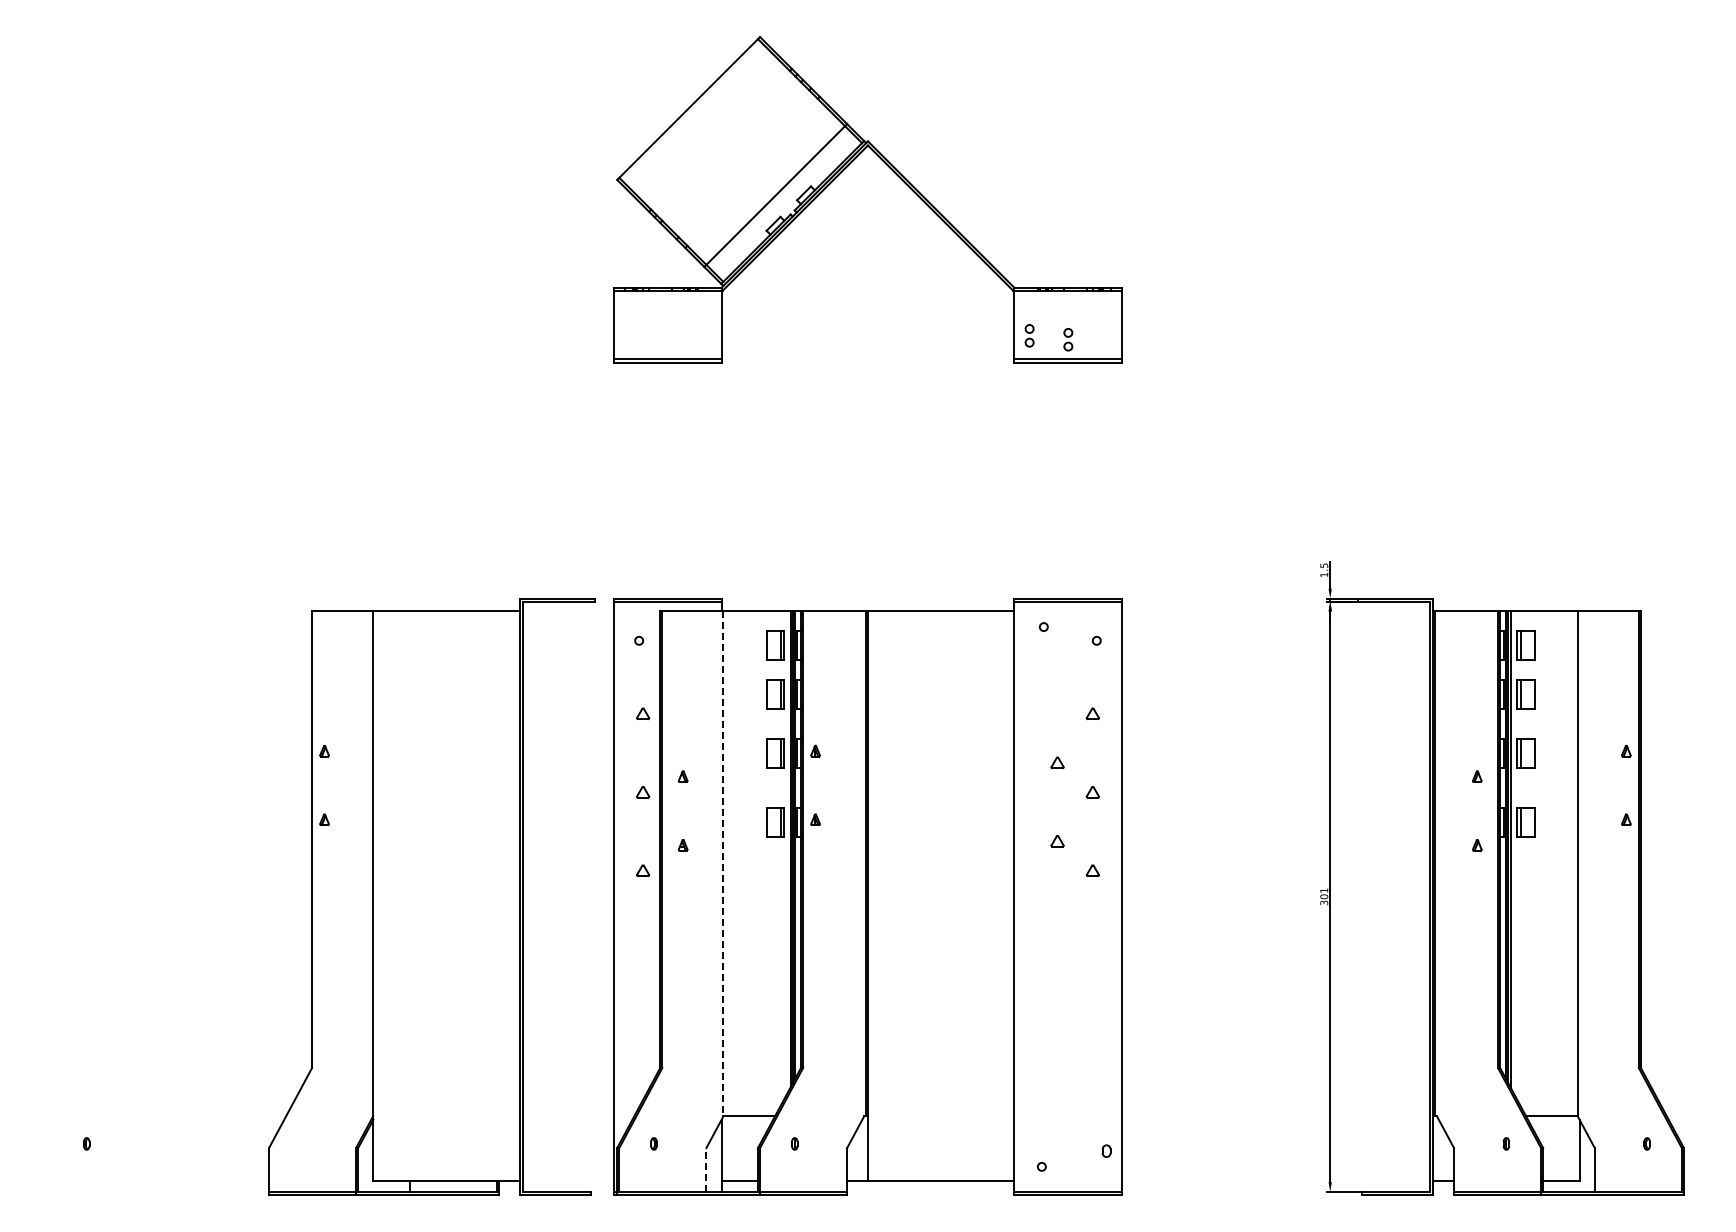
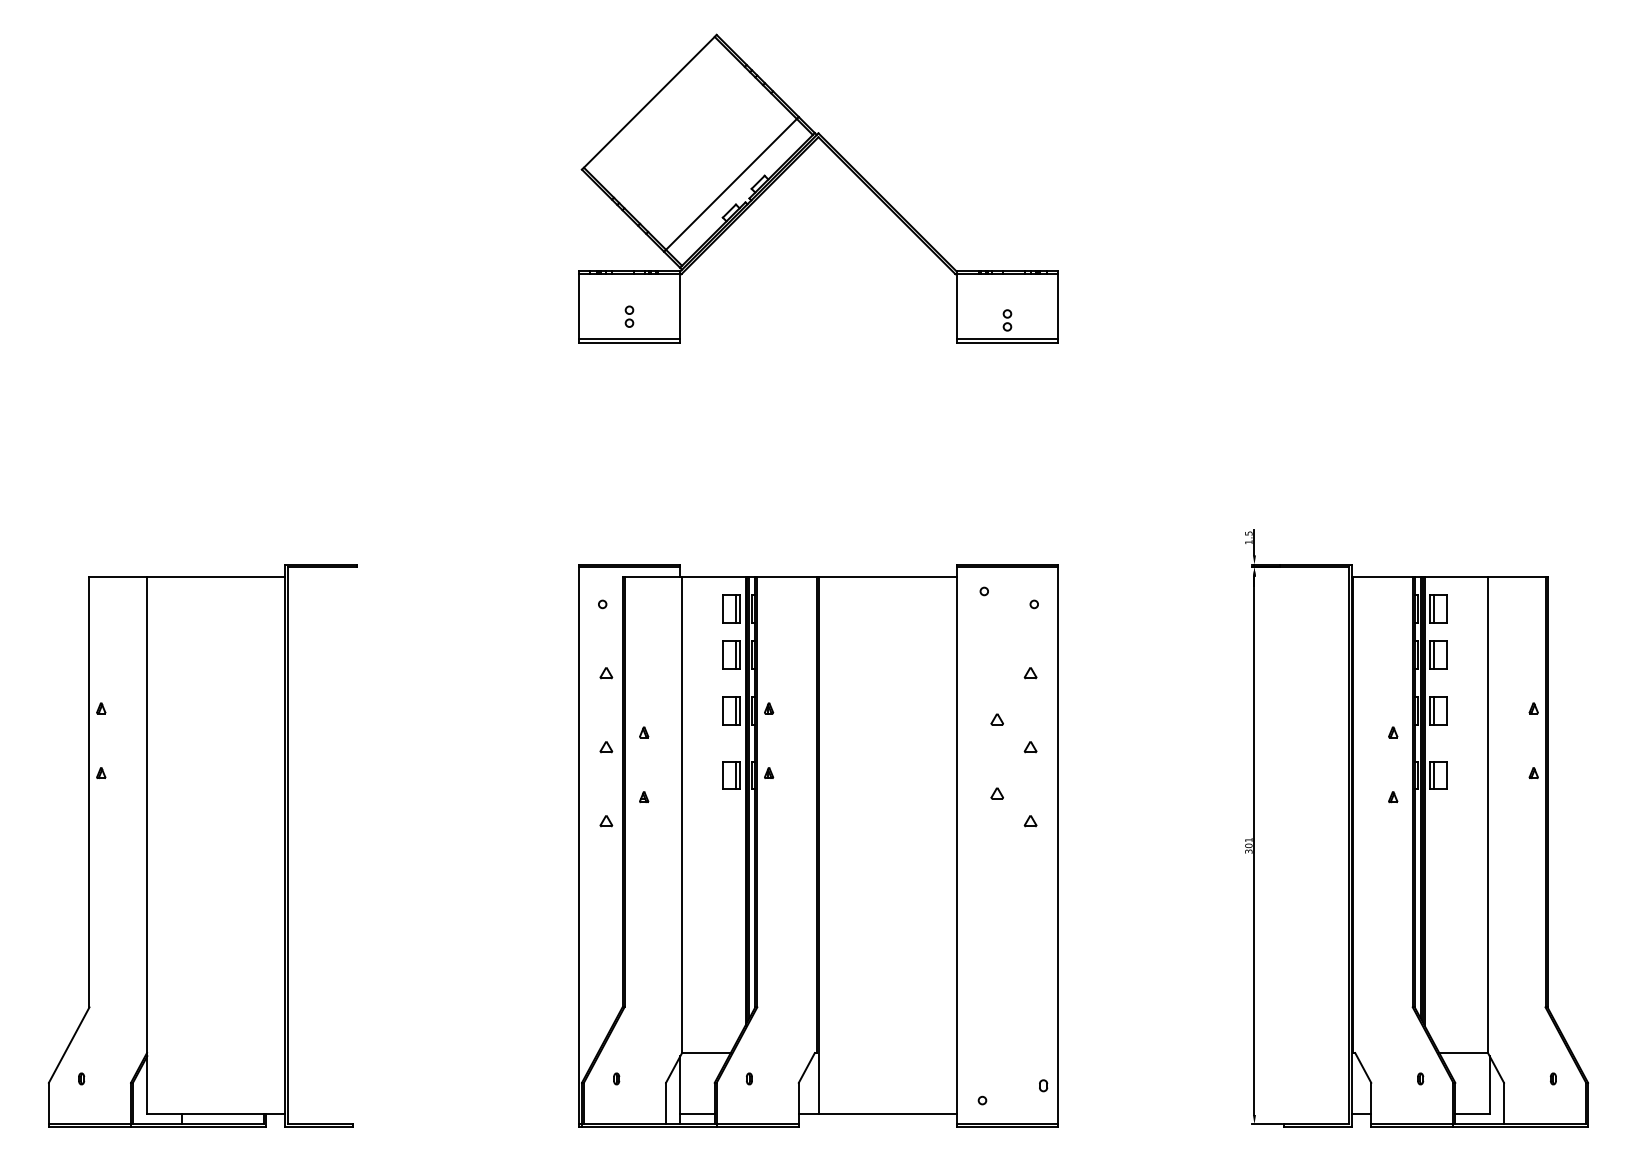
part: (1029, 335) -> (629, 316), moved
line: (723, 863) -> (682, 814), dashed -> solid
part: (431, 896) -> (202, 845), moved
line: (706, 1170) -> (666, 1104), dashed -> solid

